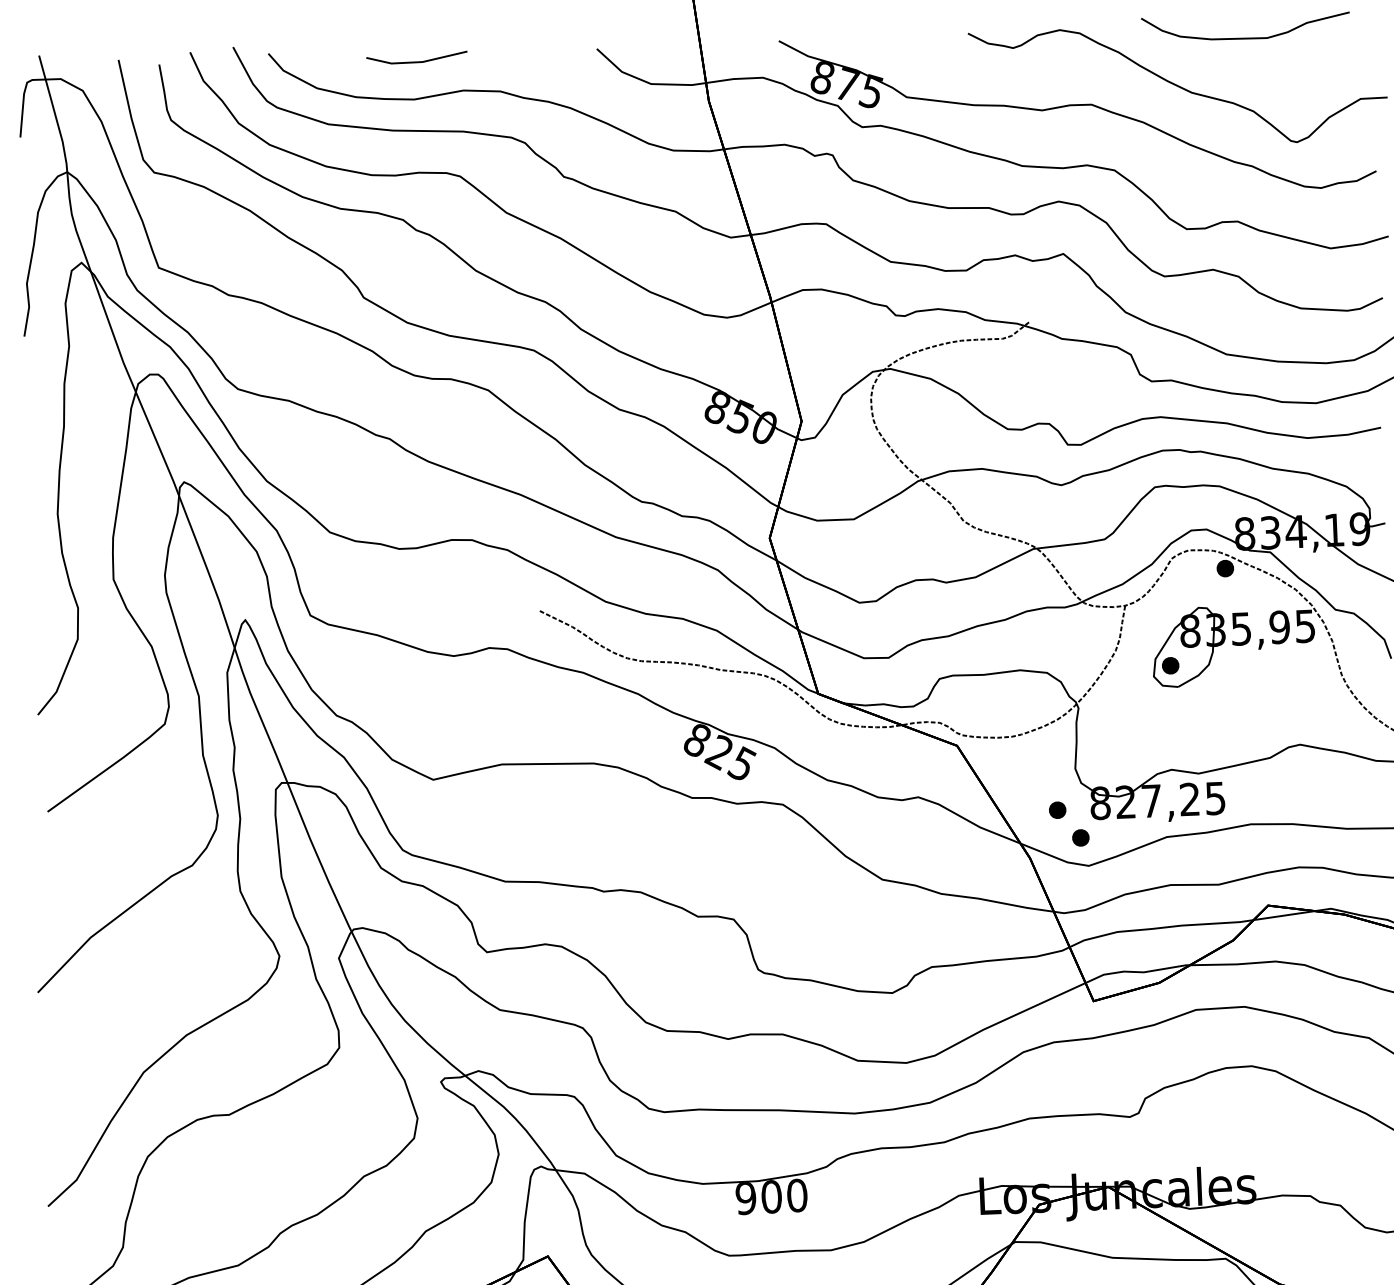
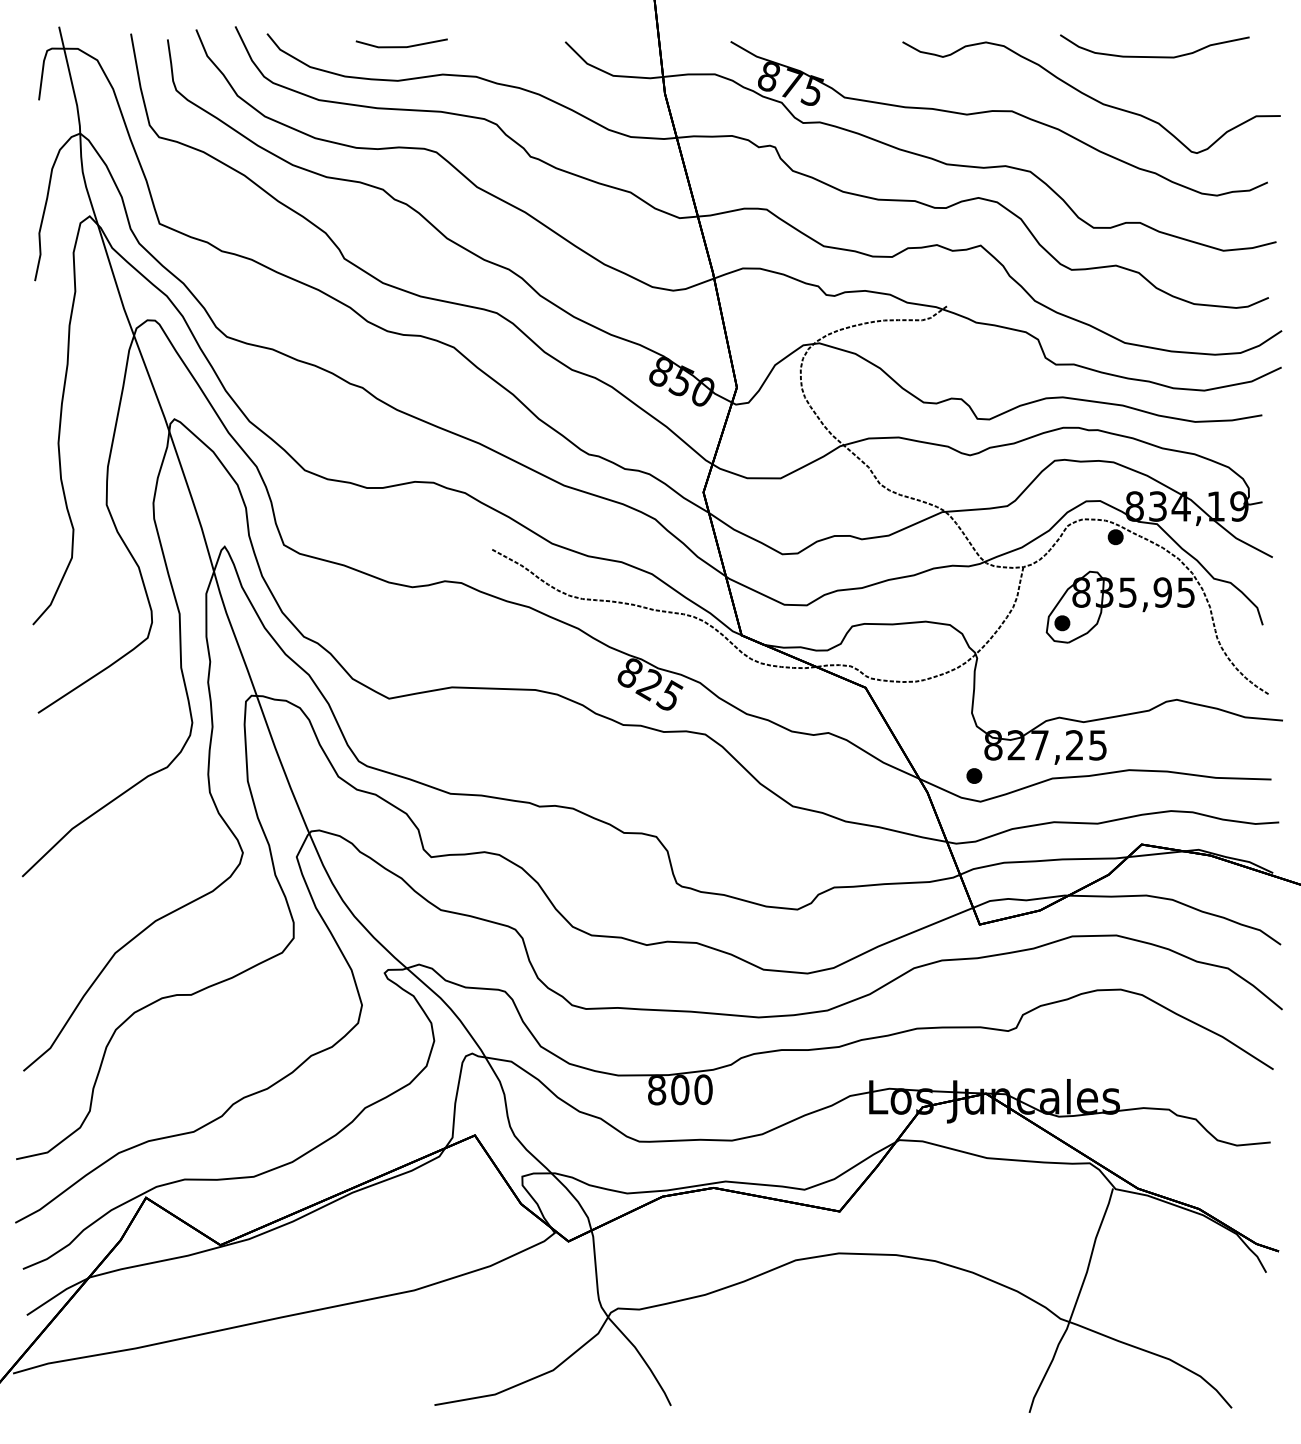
part: (1057, 809) -> (954, 749), removed
text: (745, 1198) -> (656, 1090), 900 -> 800

